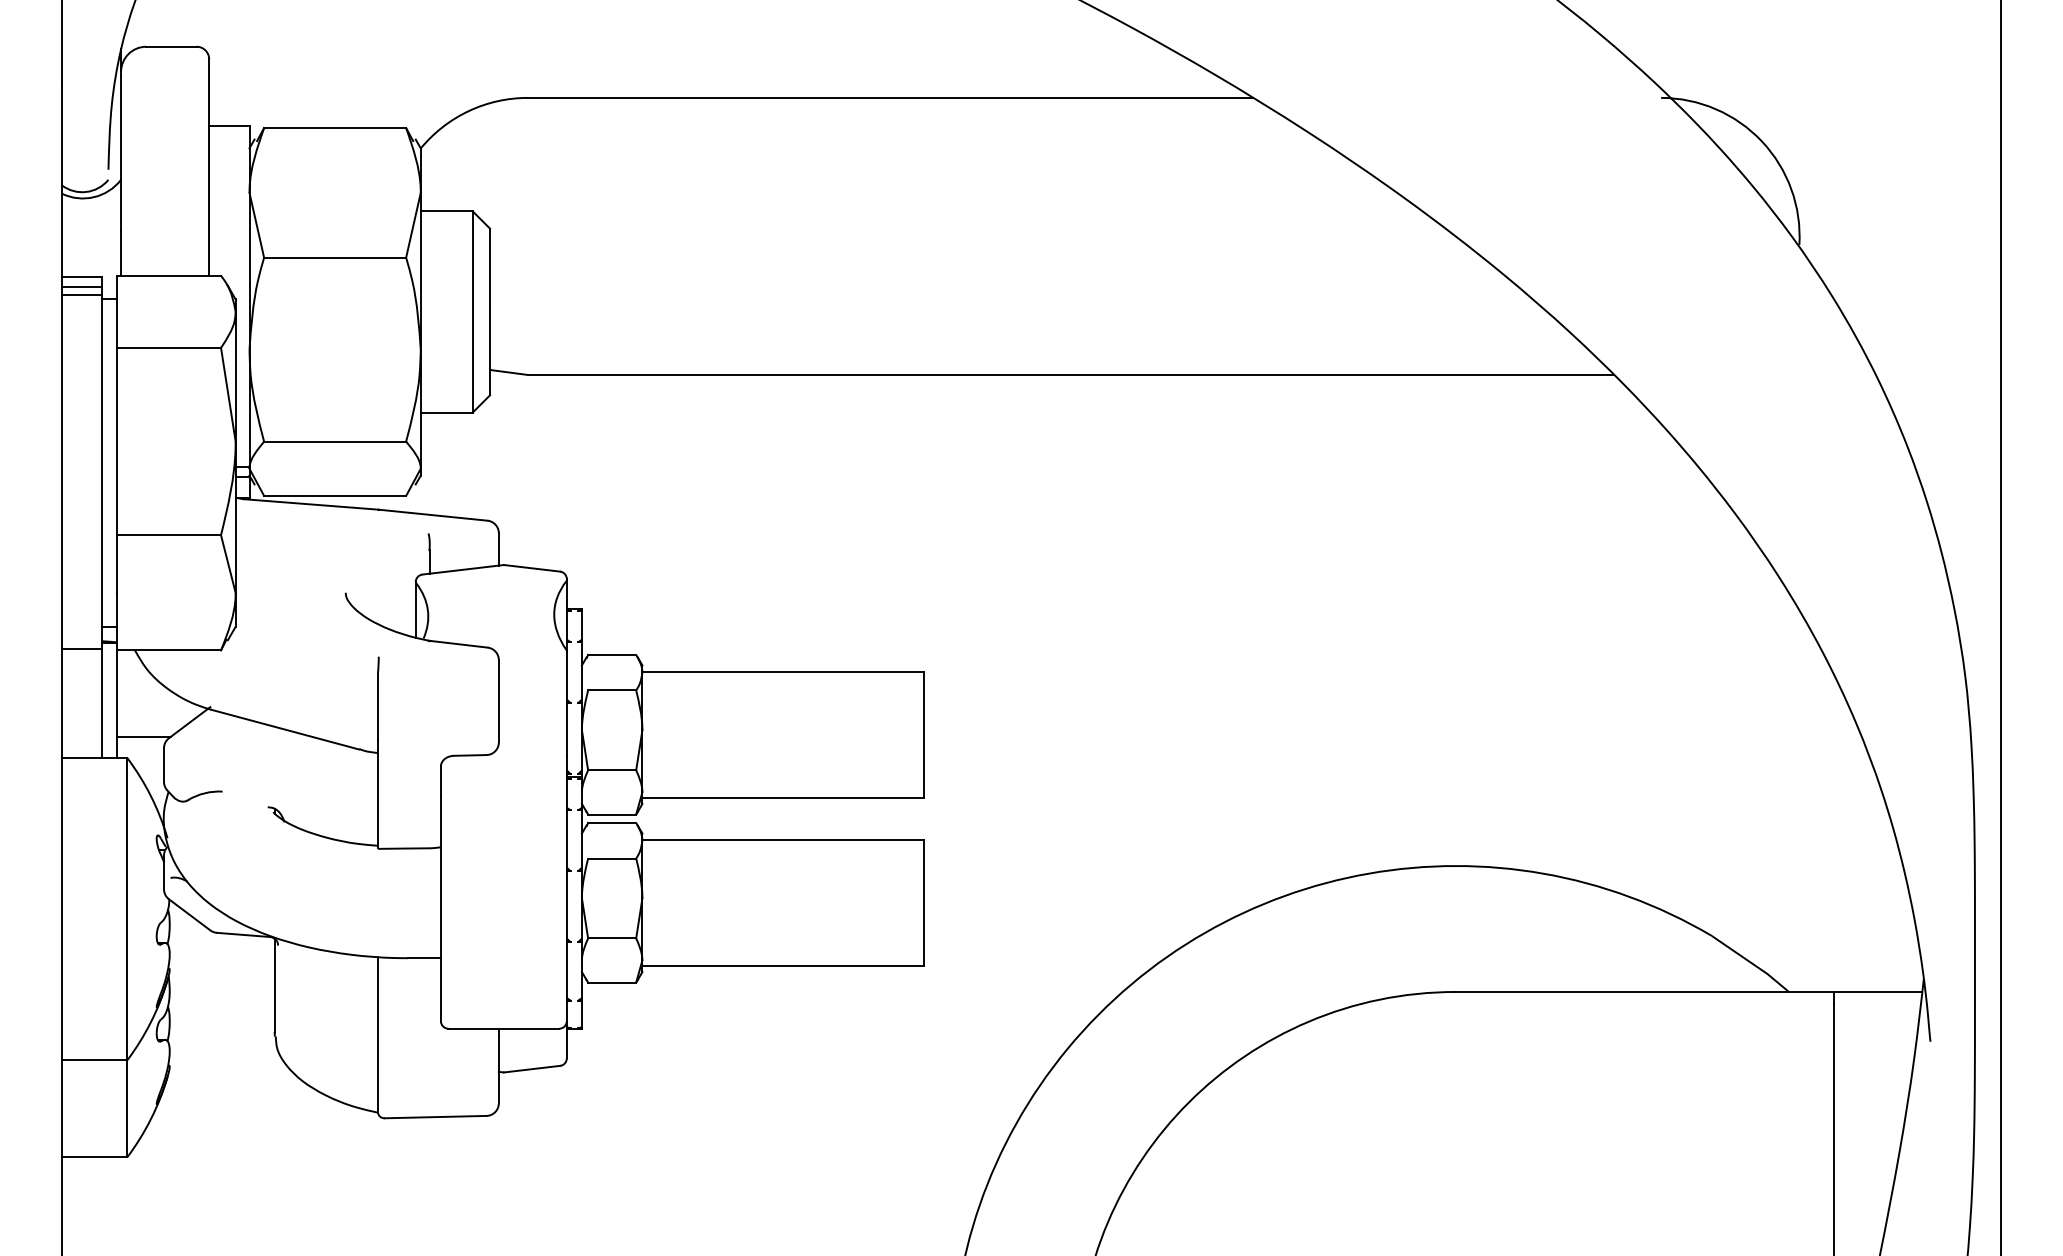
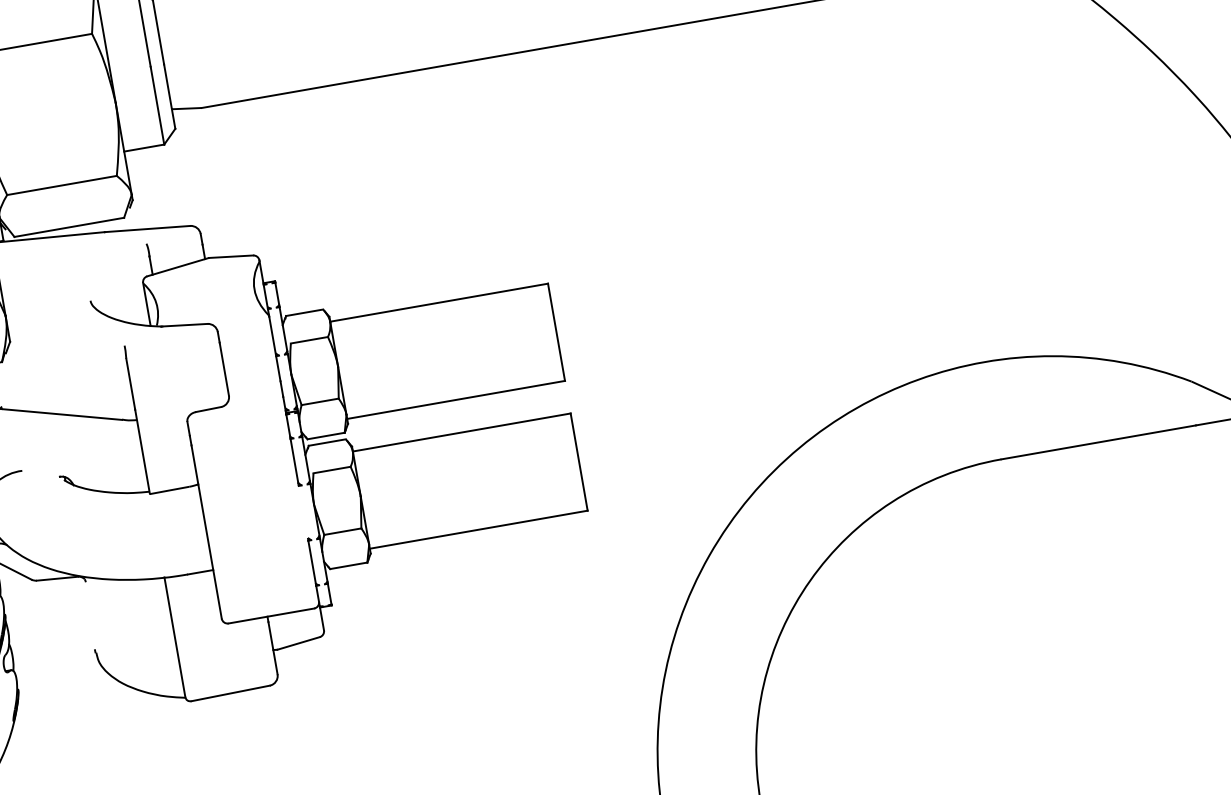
line: (566, 904) -> (303, 511), removed
line: (274, 986) -> (88, 614), removed

